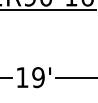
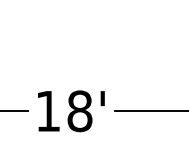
text: (38, 77) -> (79, 111), 19' -> 18'

